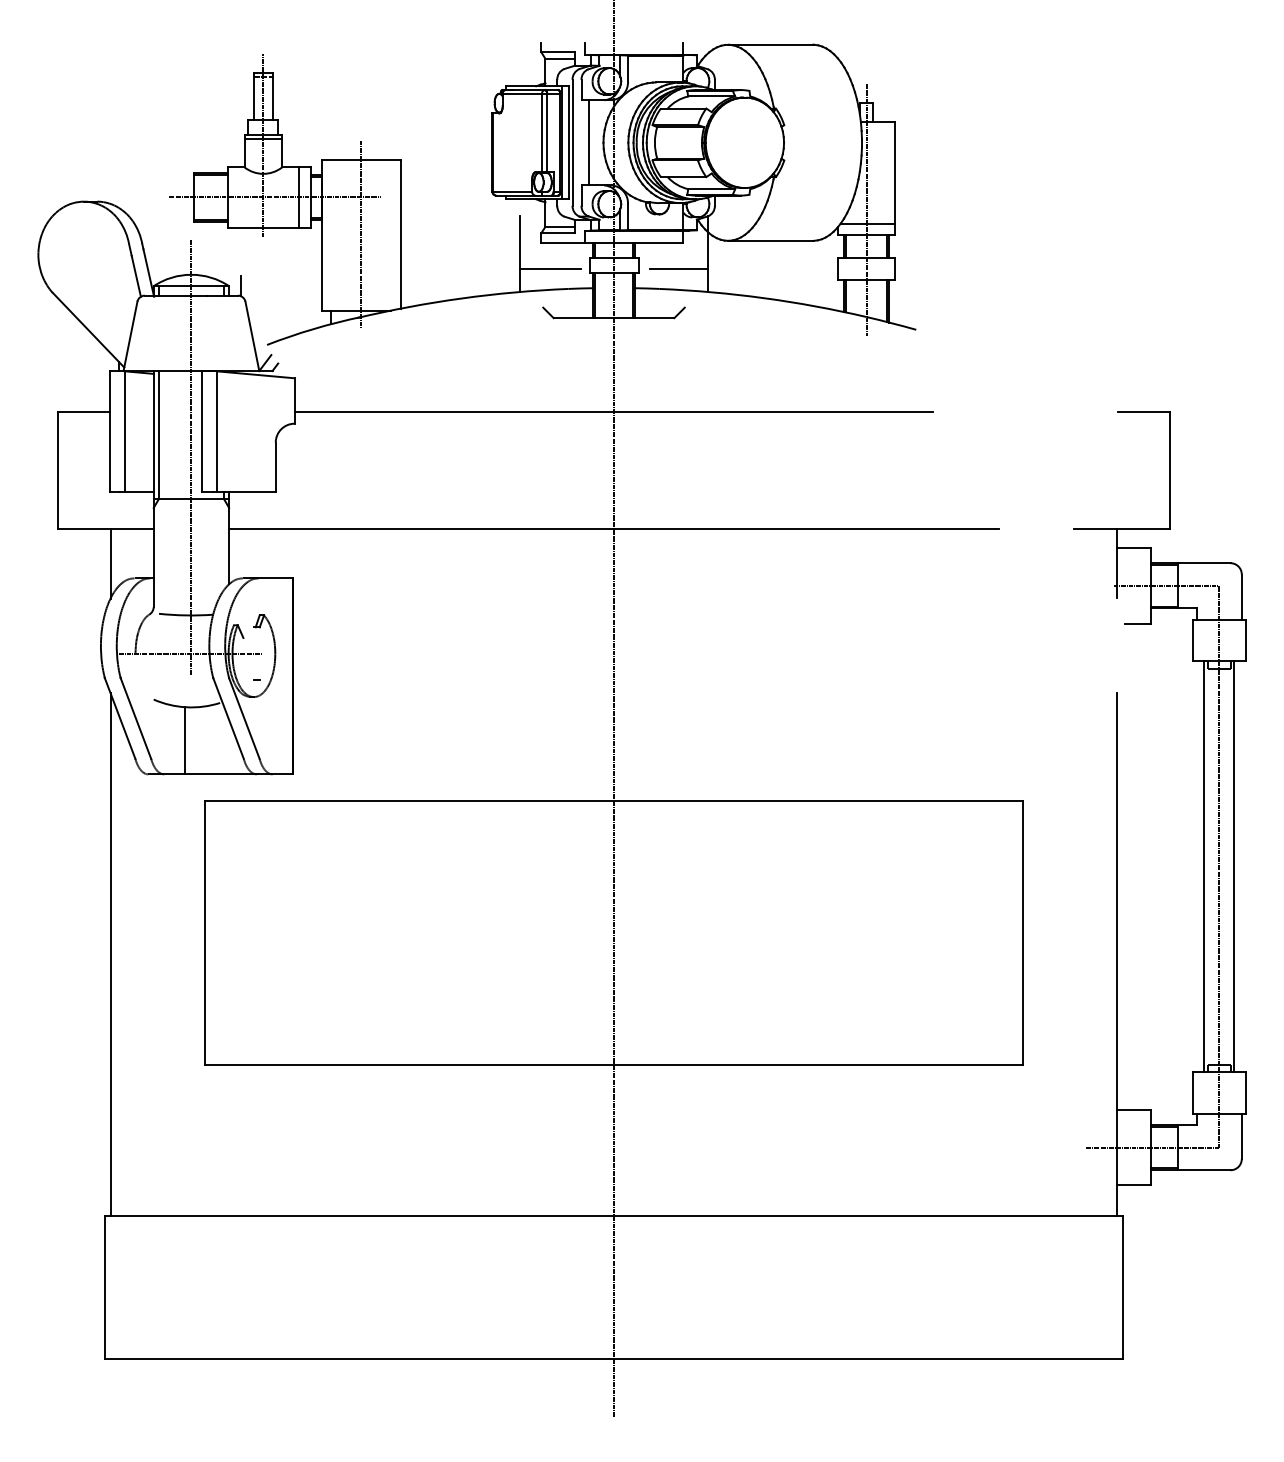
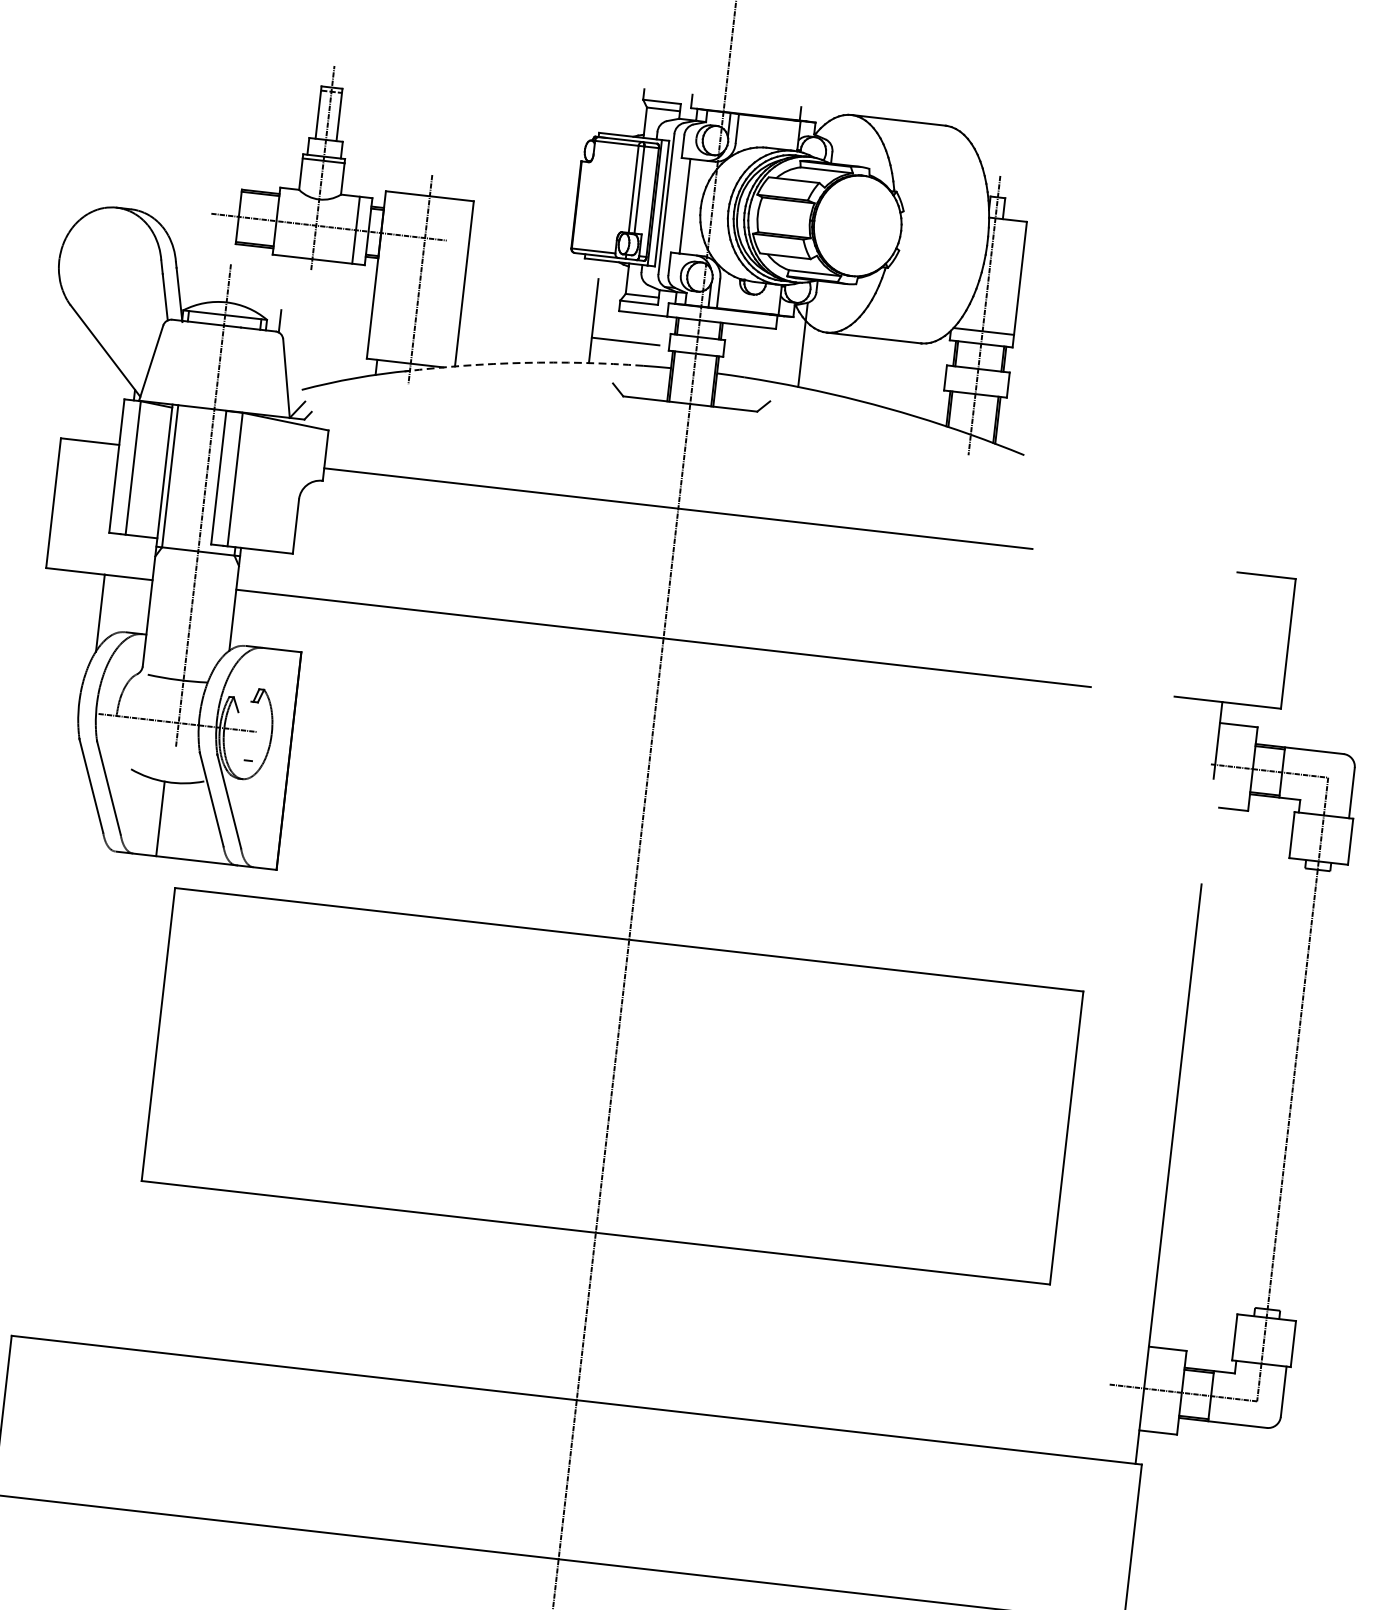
line: (678, 269) -> (768, 358), removed
arc: (461, 298) -> (523, 362), solid -> dashed
line: (1204, 866) -> (1276, 1087), removed
line: (1234, 866) -> (1309, 1091), removed
line: (110, 954) -> (50, 1046), removed

